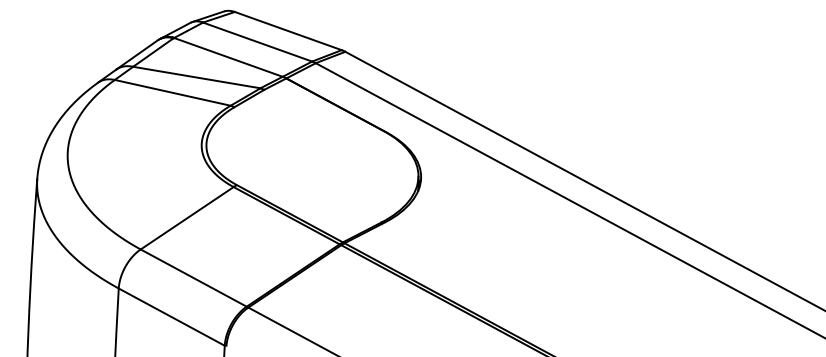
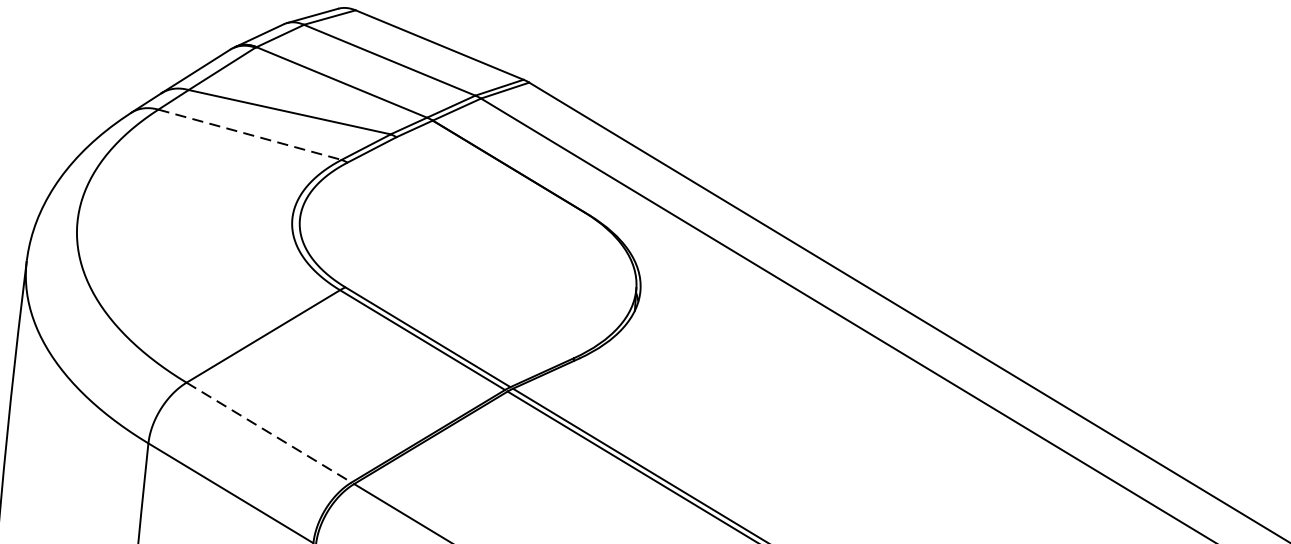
line: (173, 92) -> (251, 134), solid -> dashed
line: (194, 278) -> (270, 433), solid -> dashed

